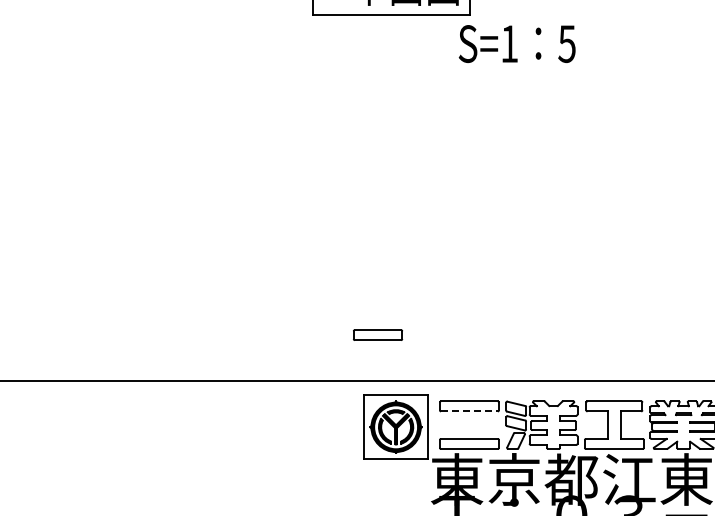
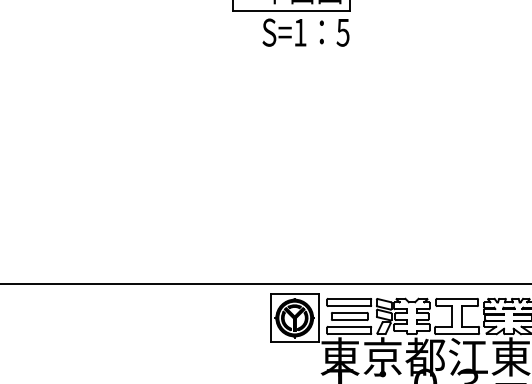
text: (516, 43) -> (305, 32), moved
part: (378, 334) -> (350, 315), moved
line: (469, 411) -> (349, 306), dashed -> solid

